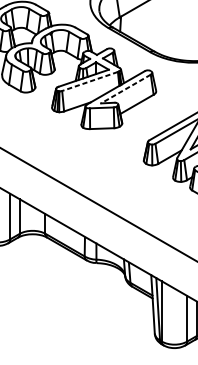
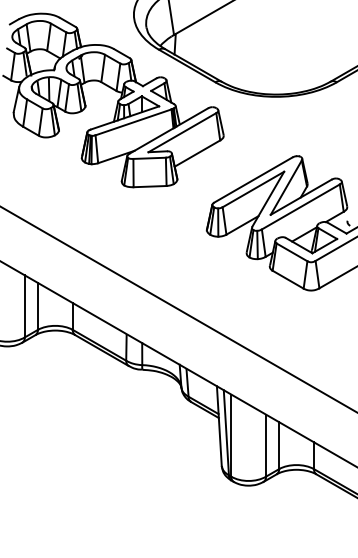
line: (90, 81) -> (133, 122), dashed -> solid
line: (125, 88) -> (181, 132), dashed -> solid

